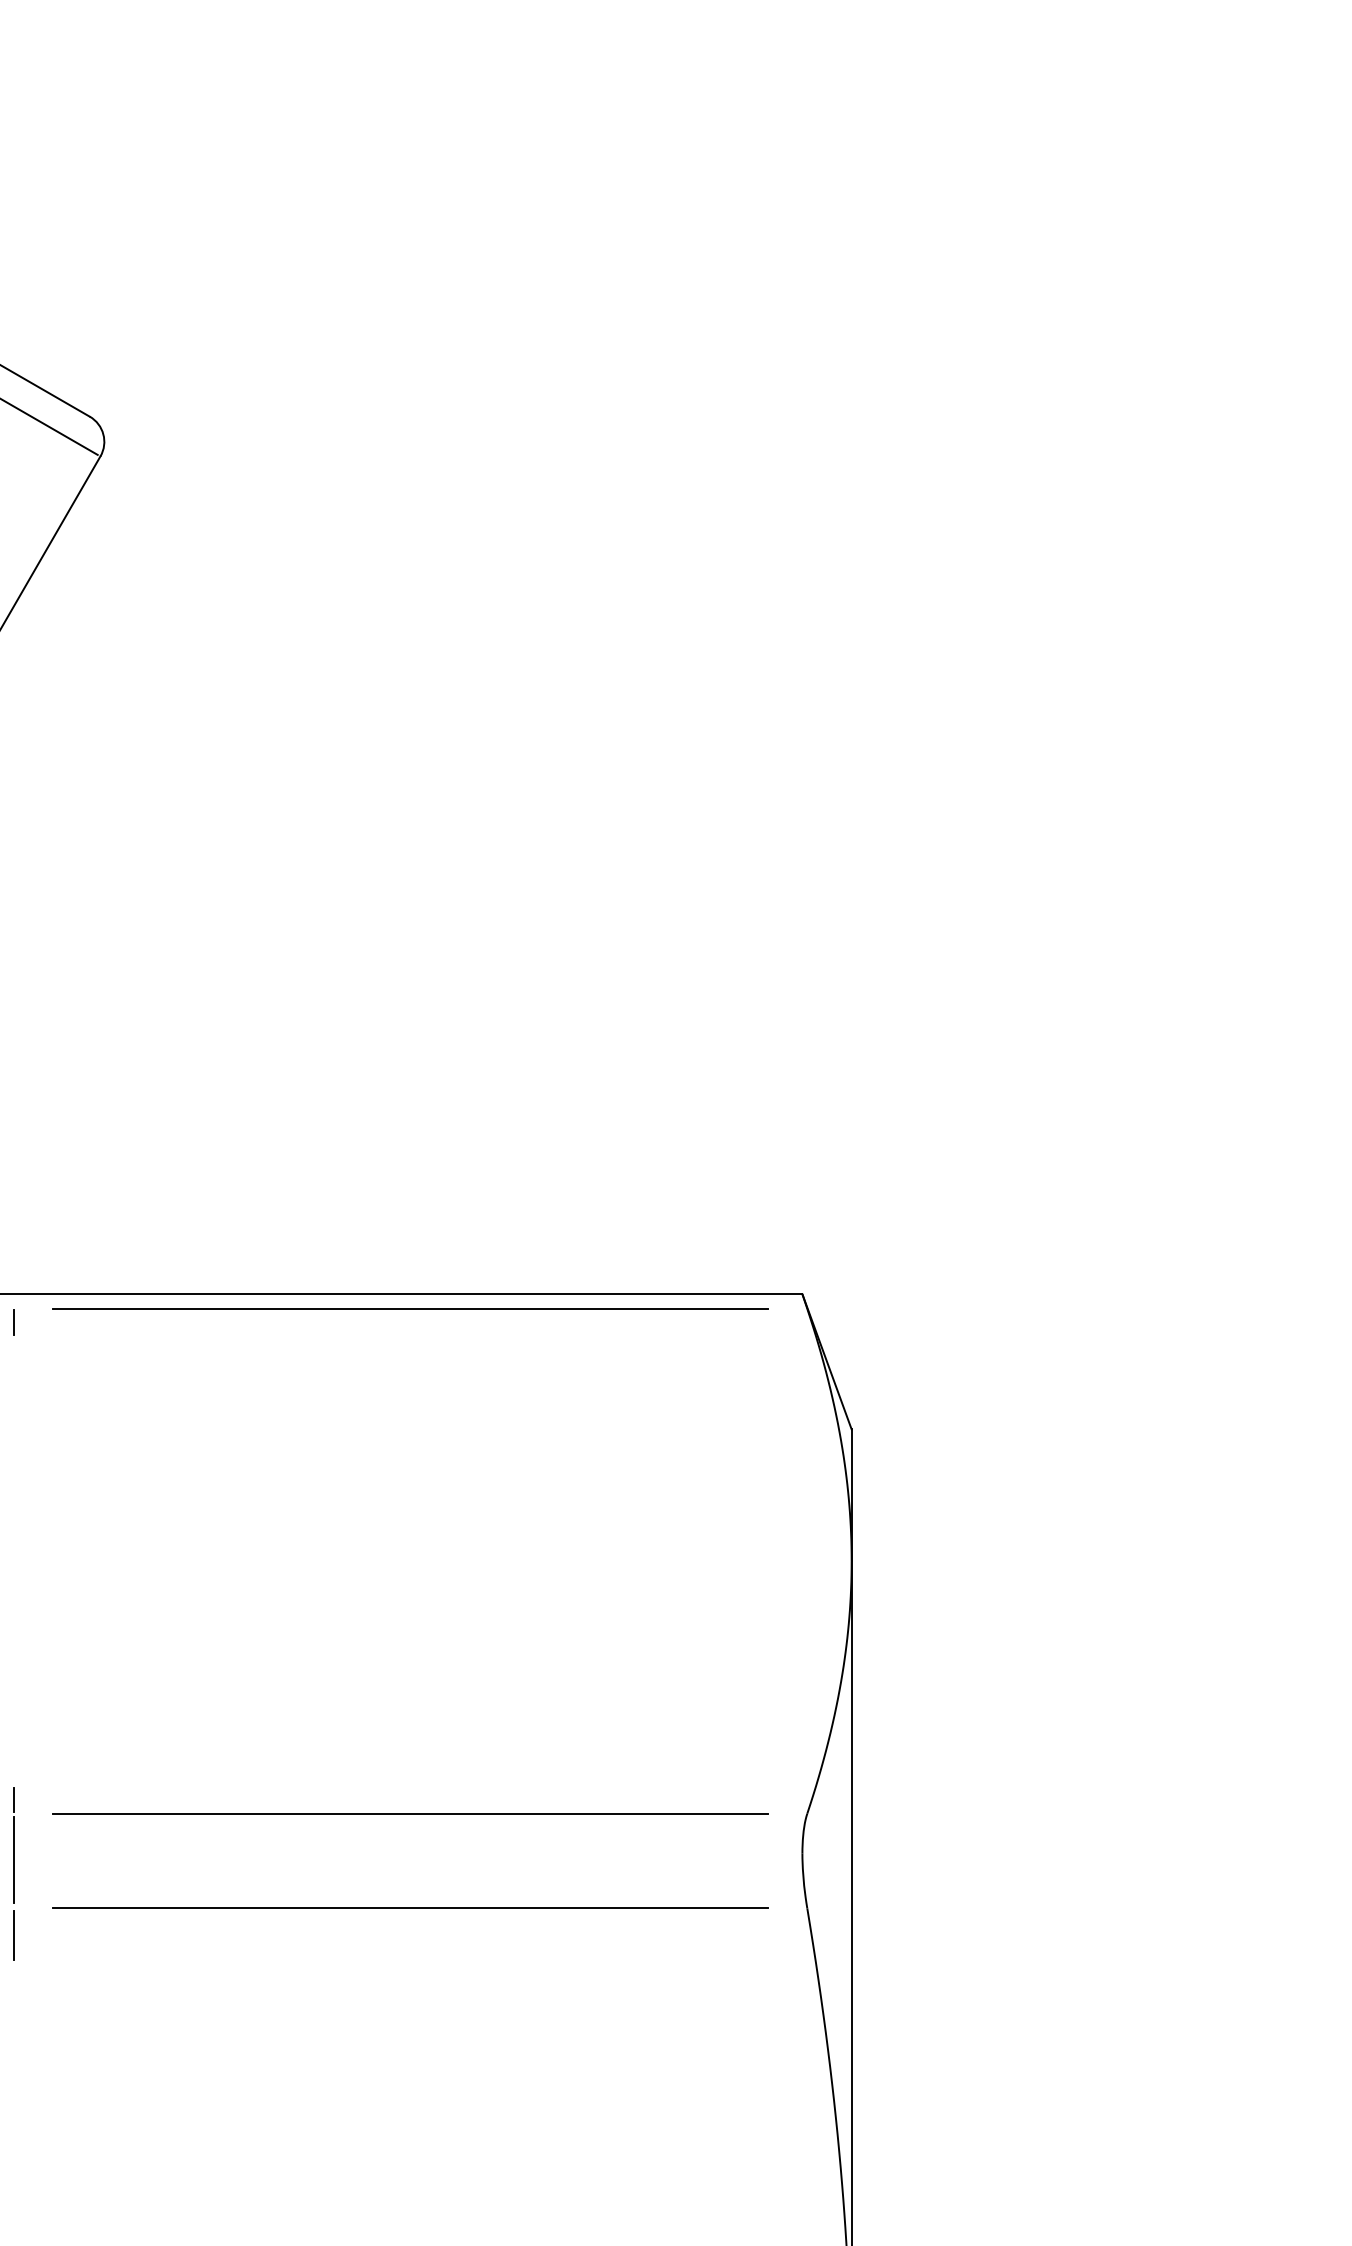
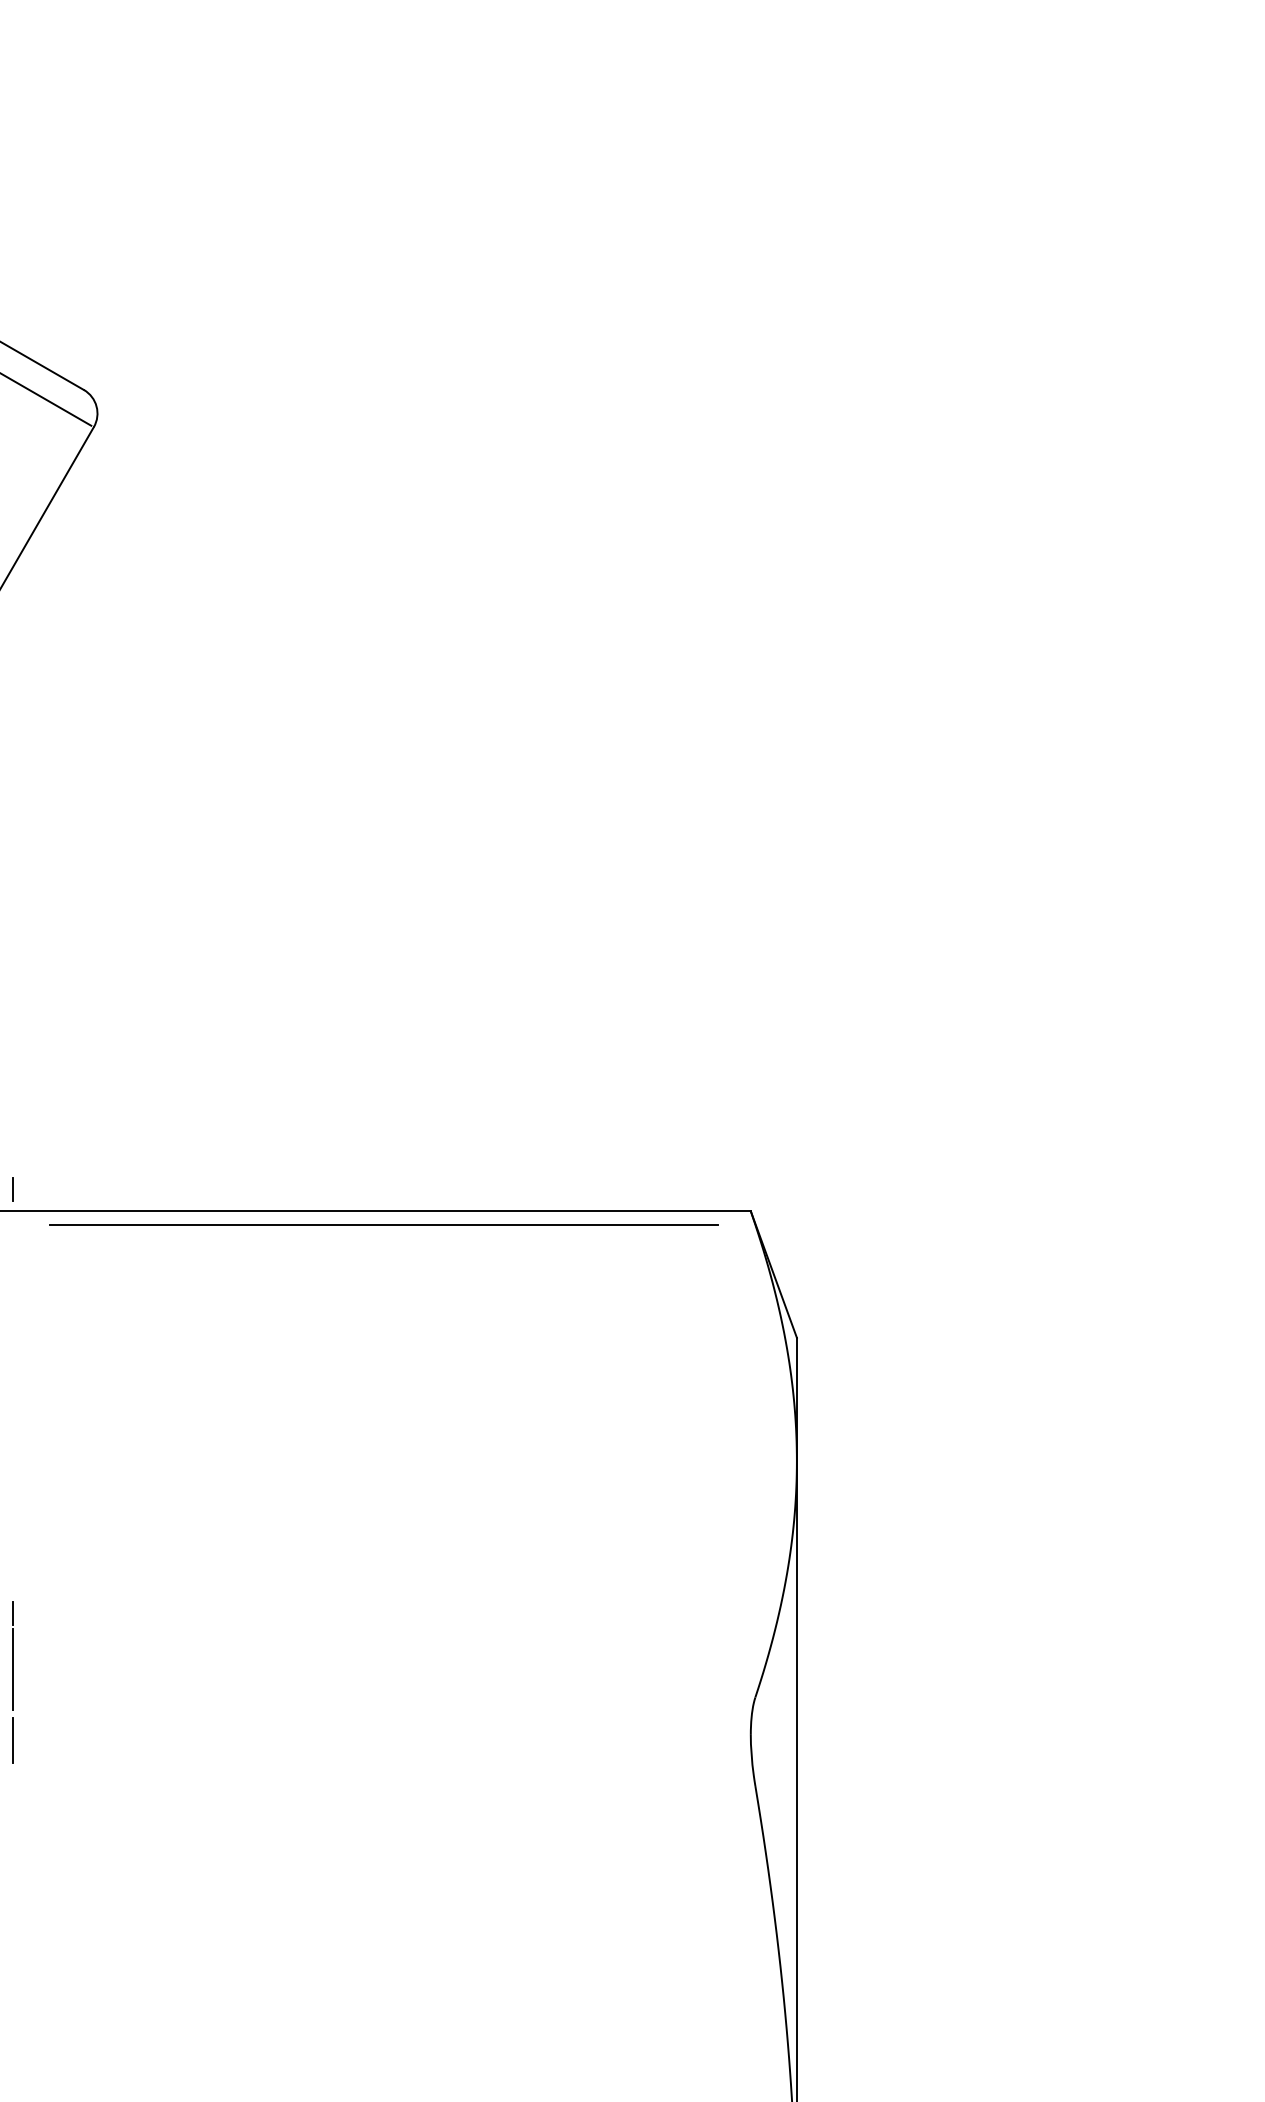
line: (13, 1322) -> (12, 1189), moved
line: (409, 1813) -> (383, 1697), removed
line: (13, 1873) -> (12, 1682), moved
line: (409, 1908) -> (383, 1786), removed

